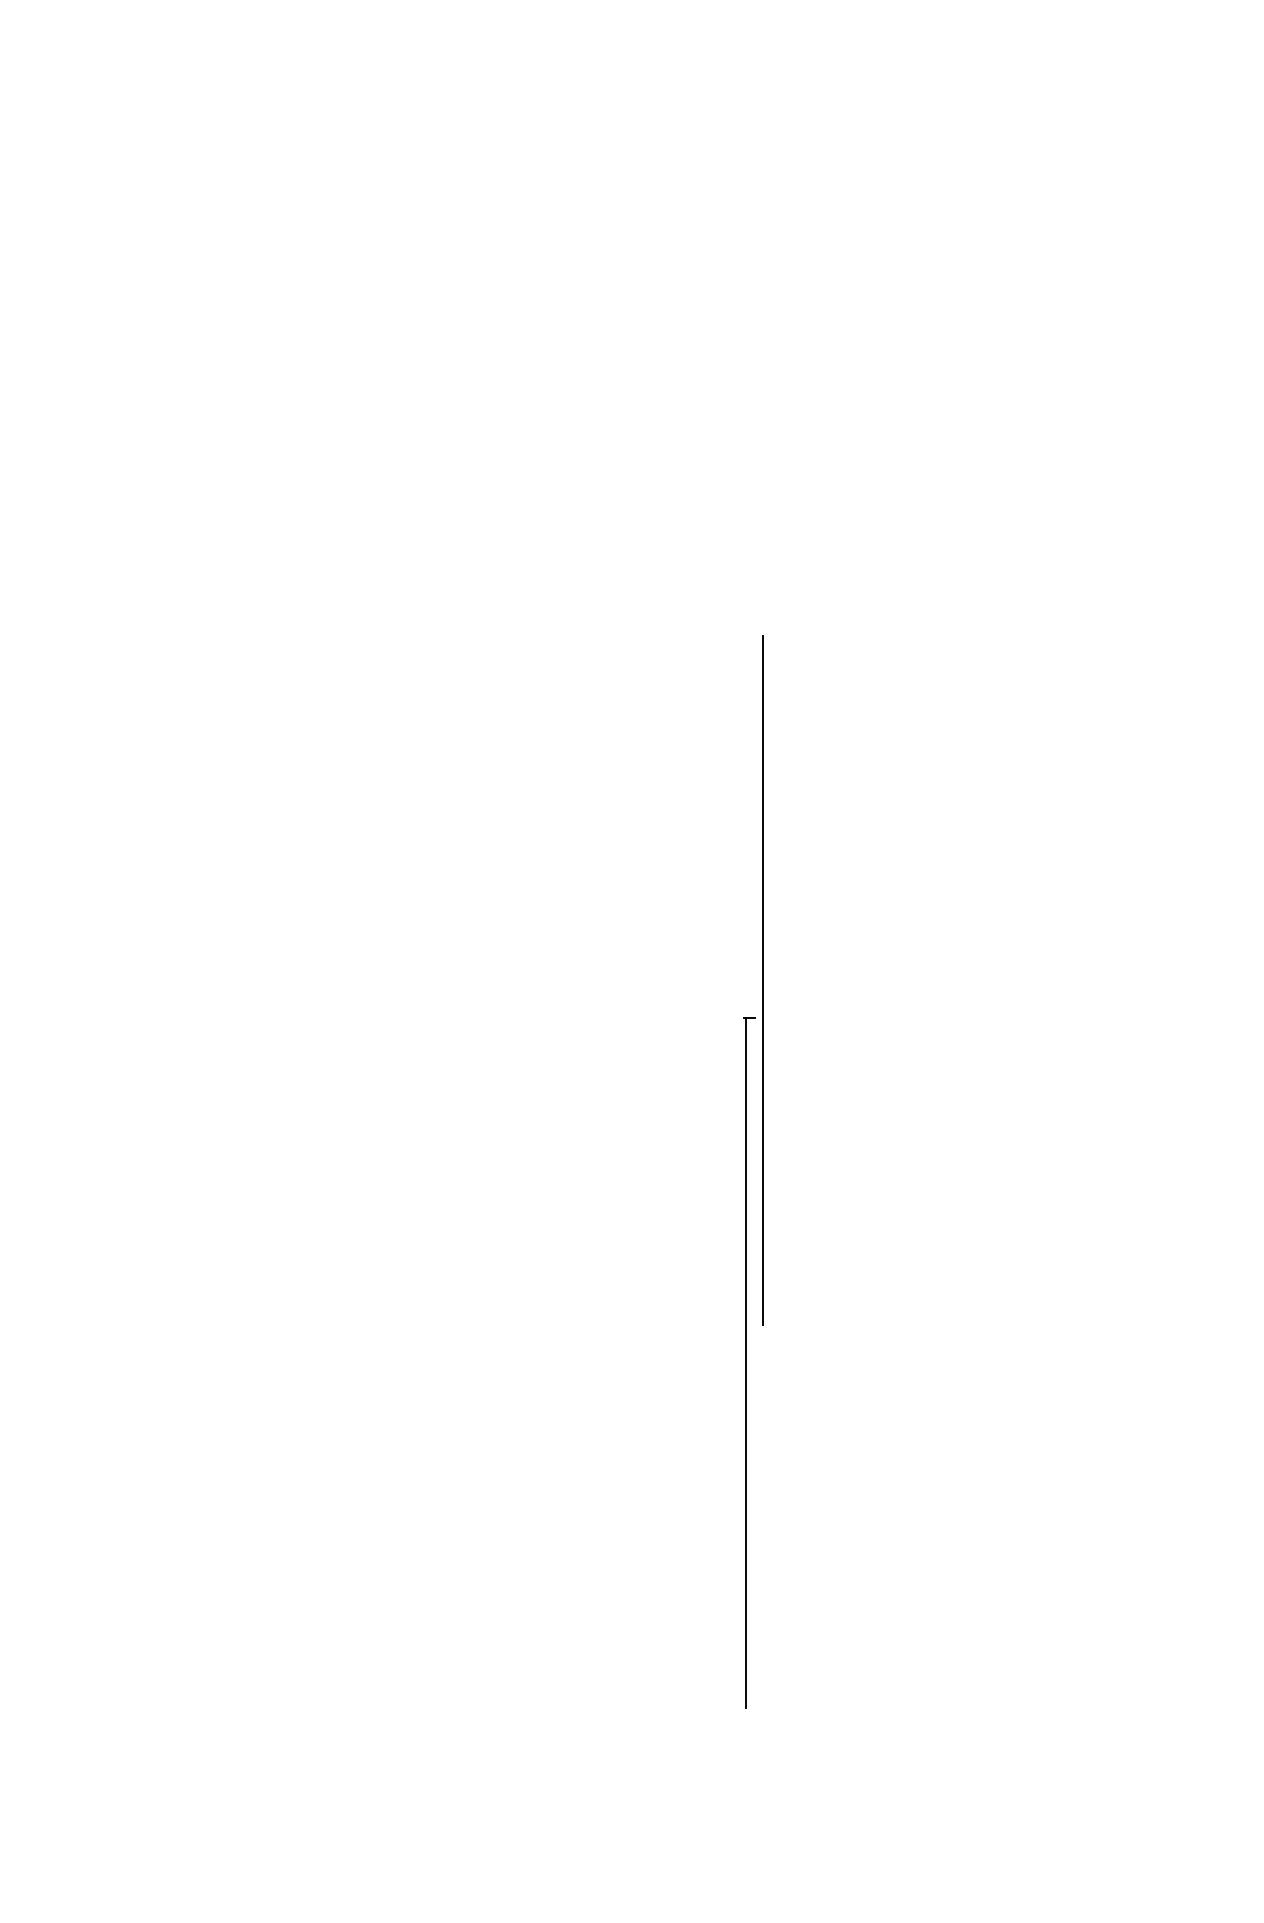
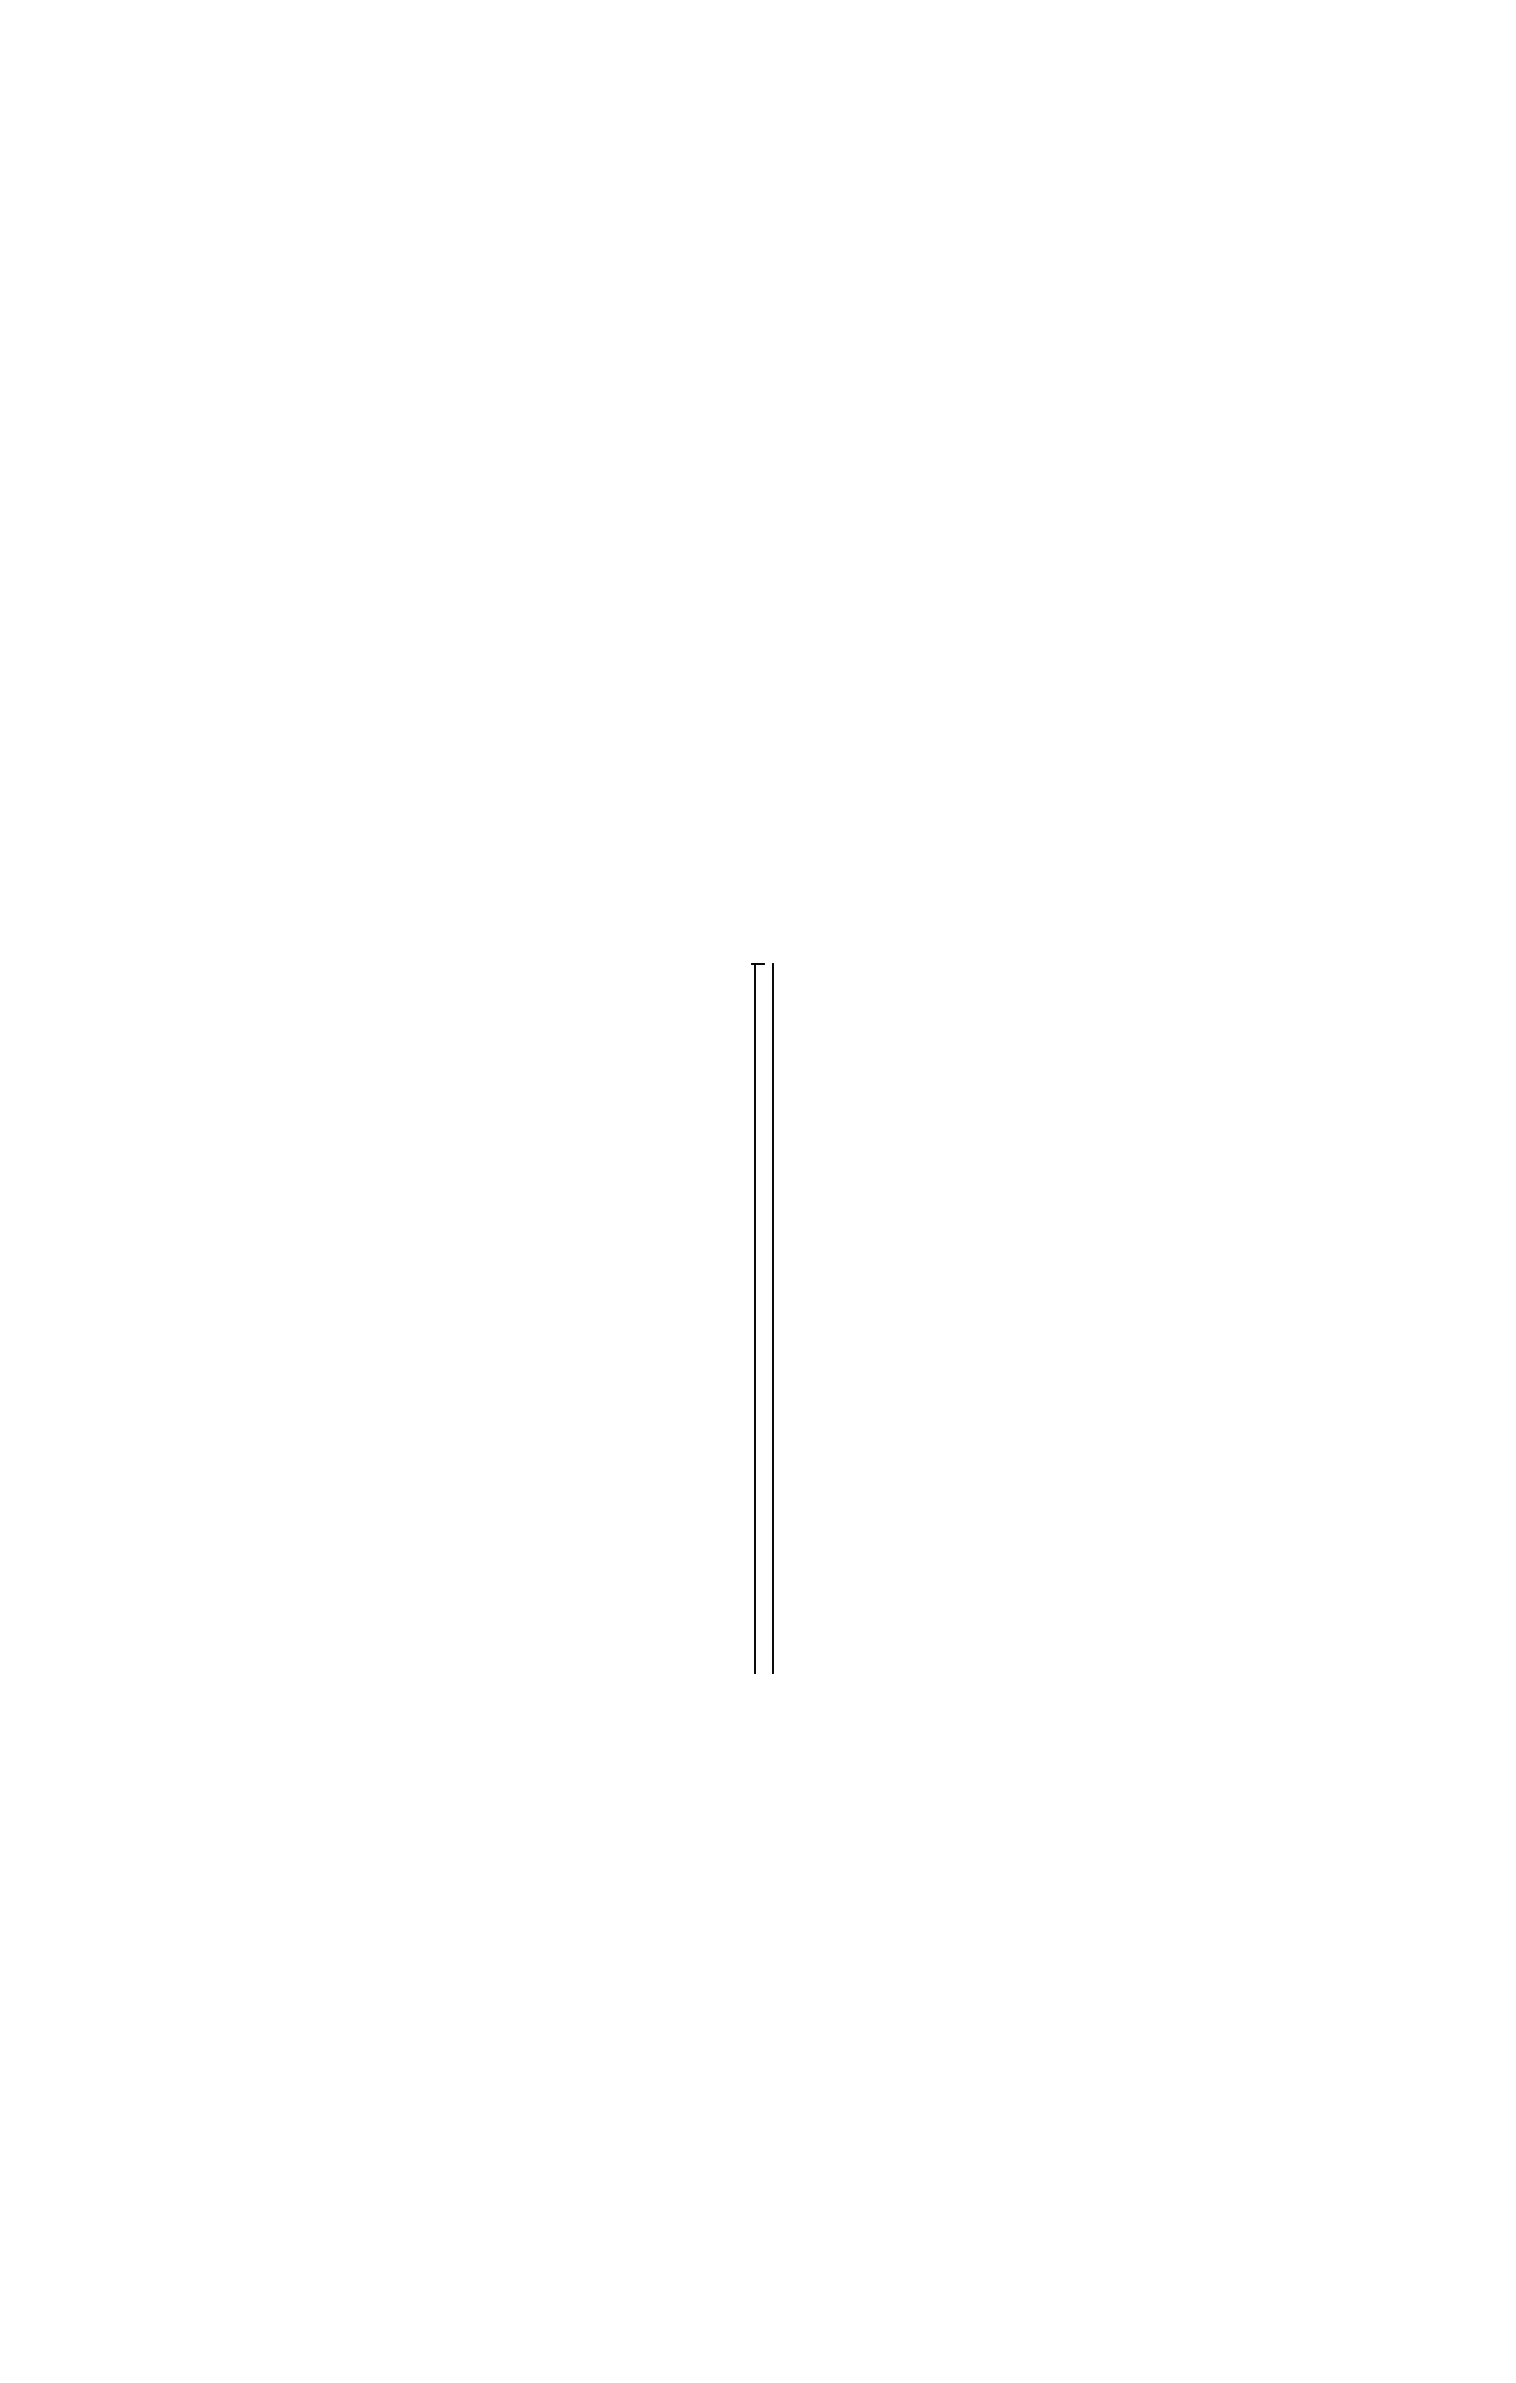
line: (763, 980) -> (772, 1318), moved

